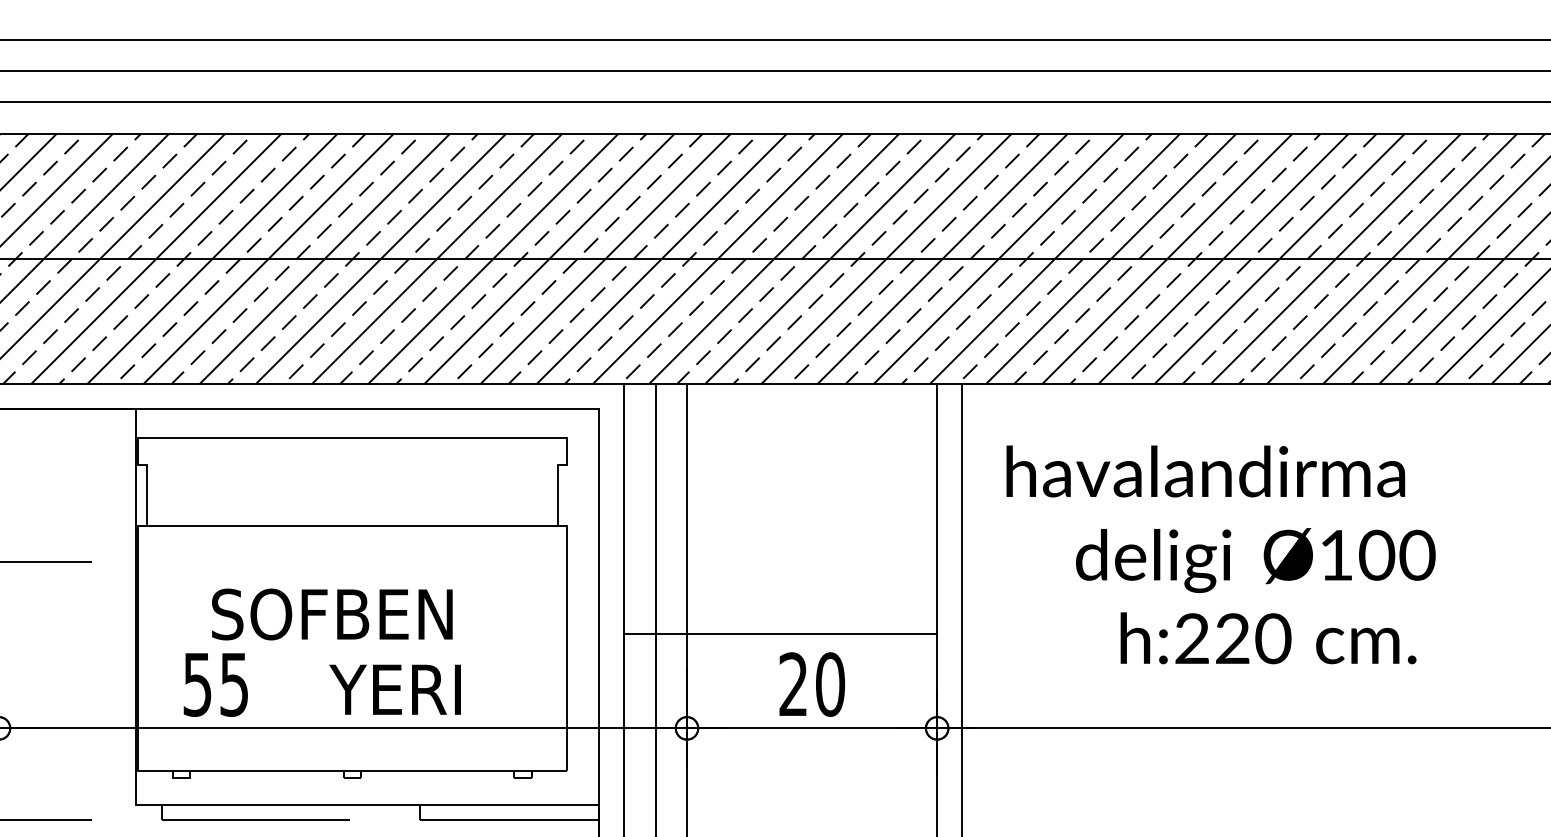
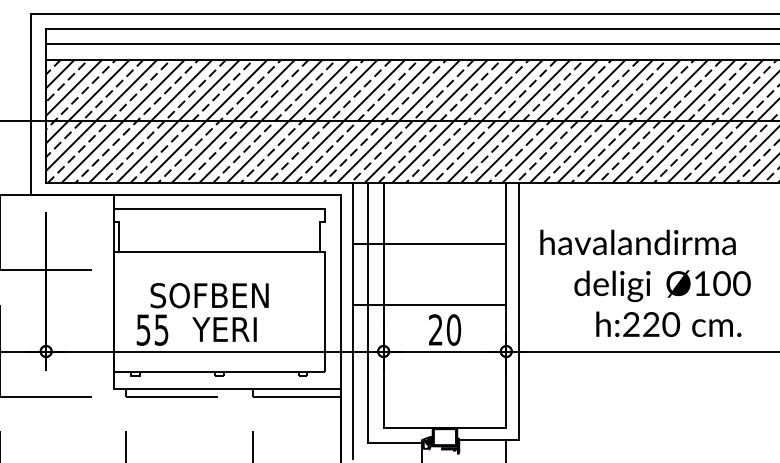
line: (780, 508) -> (429, 243), added
text: (1220, 553) -> (645, 282), moved
text: (395, 689) -> (224, 329), moved

